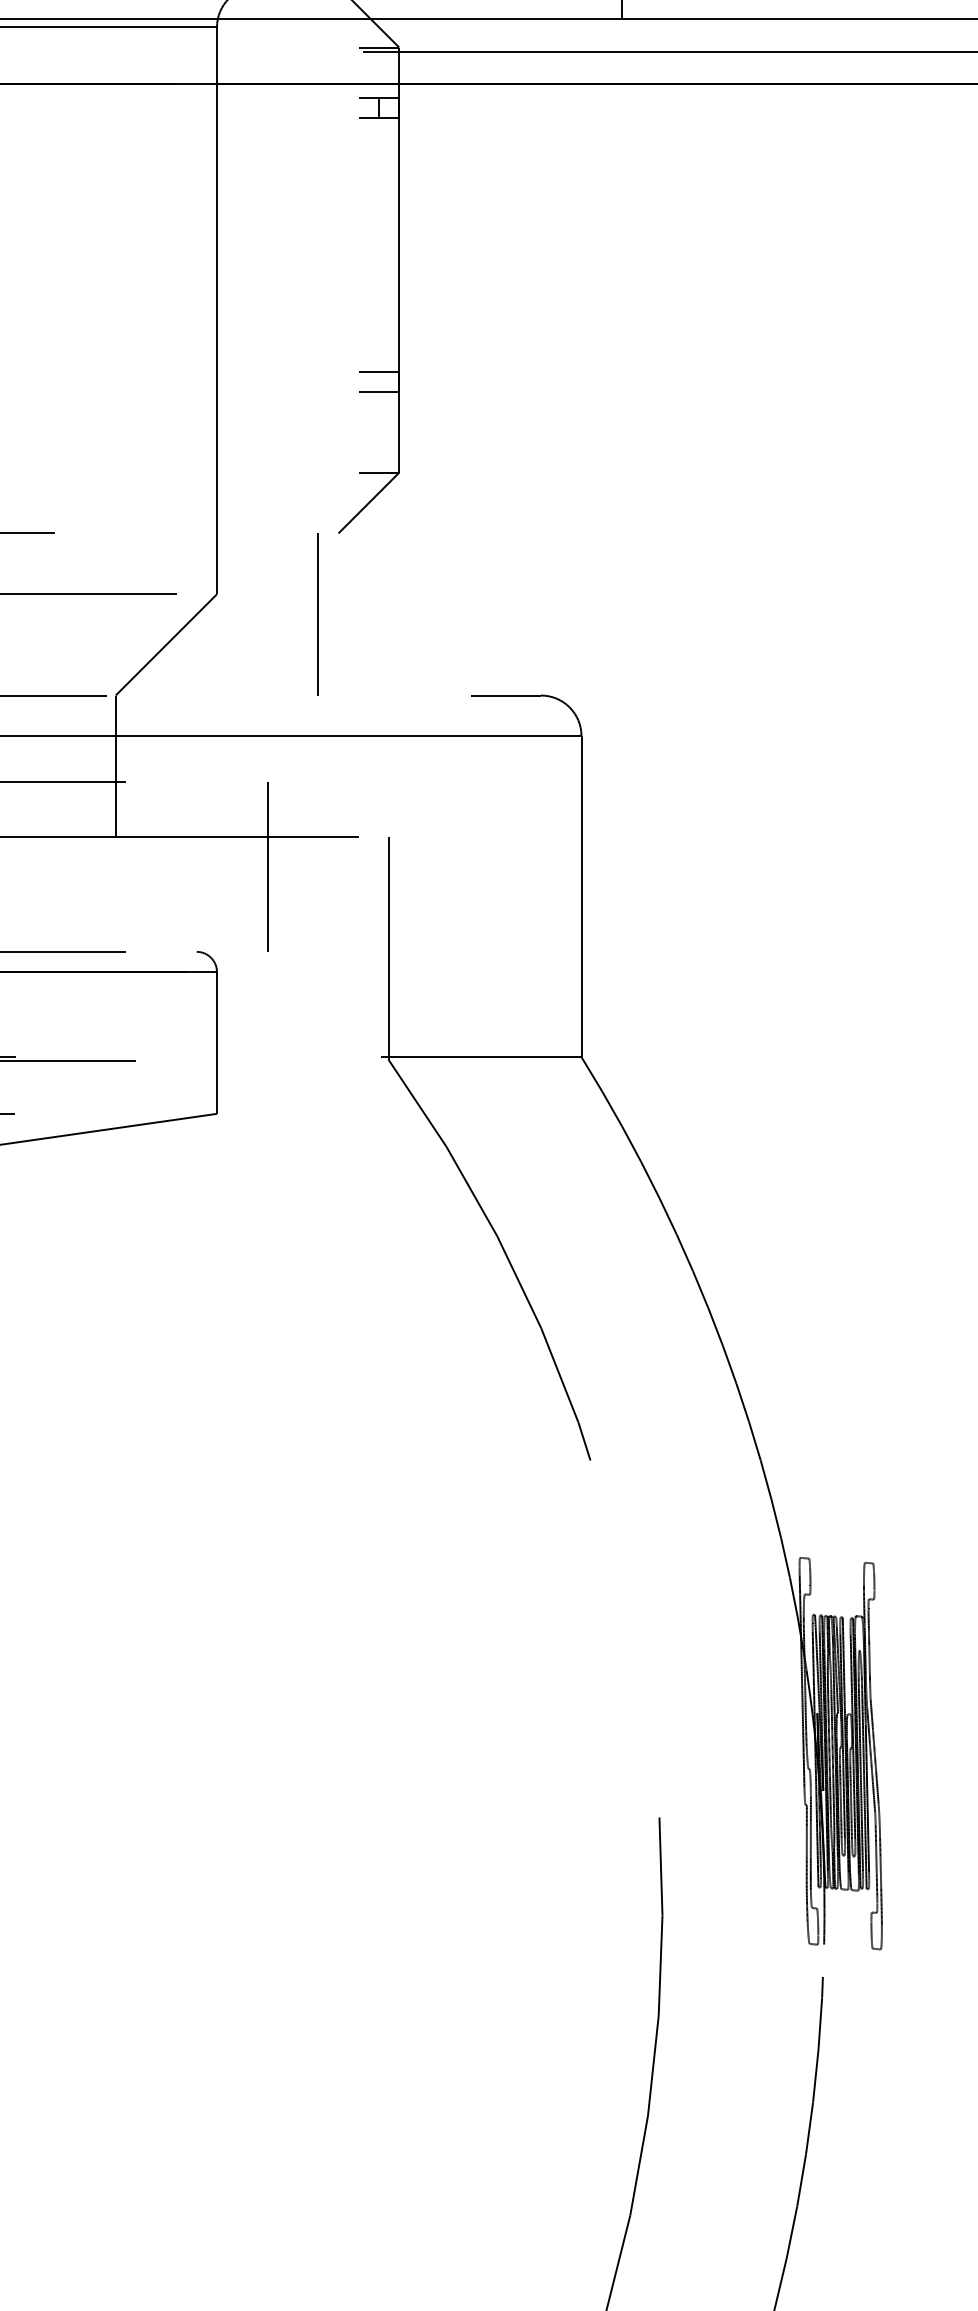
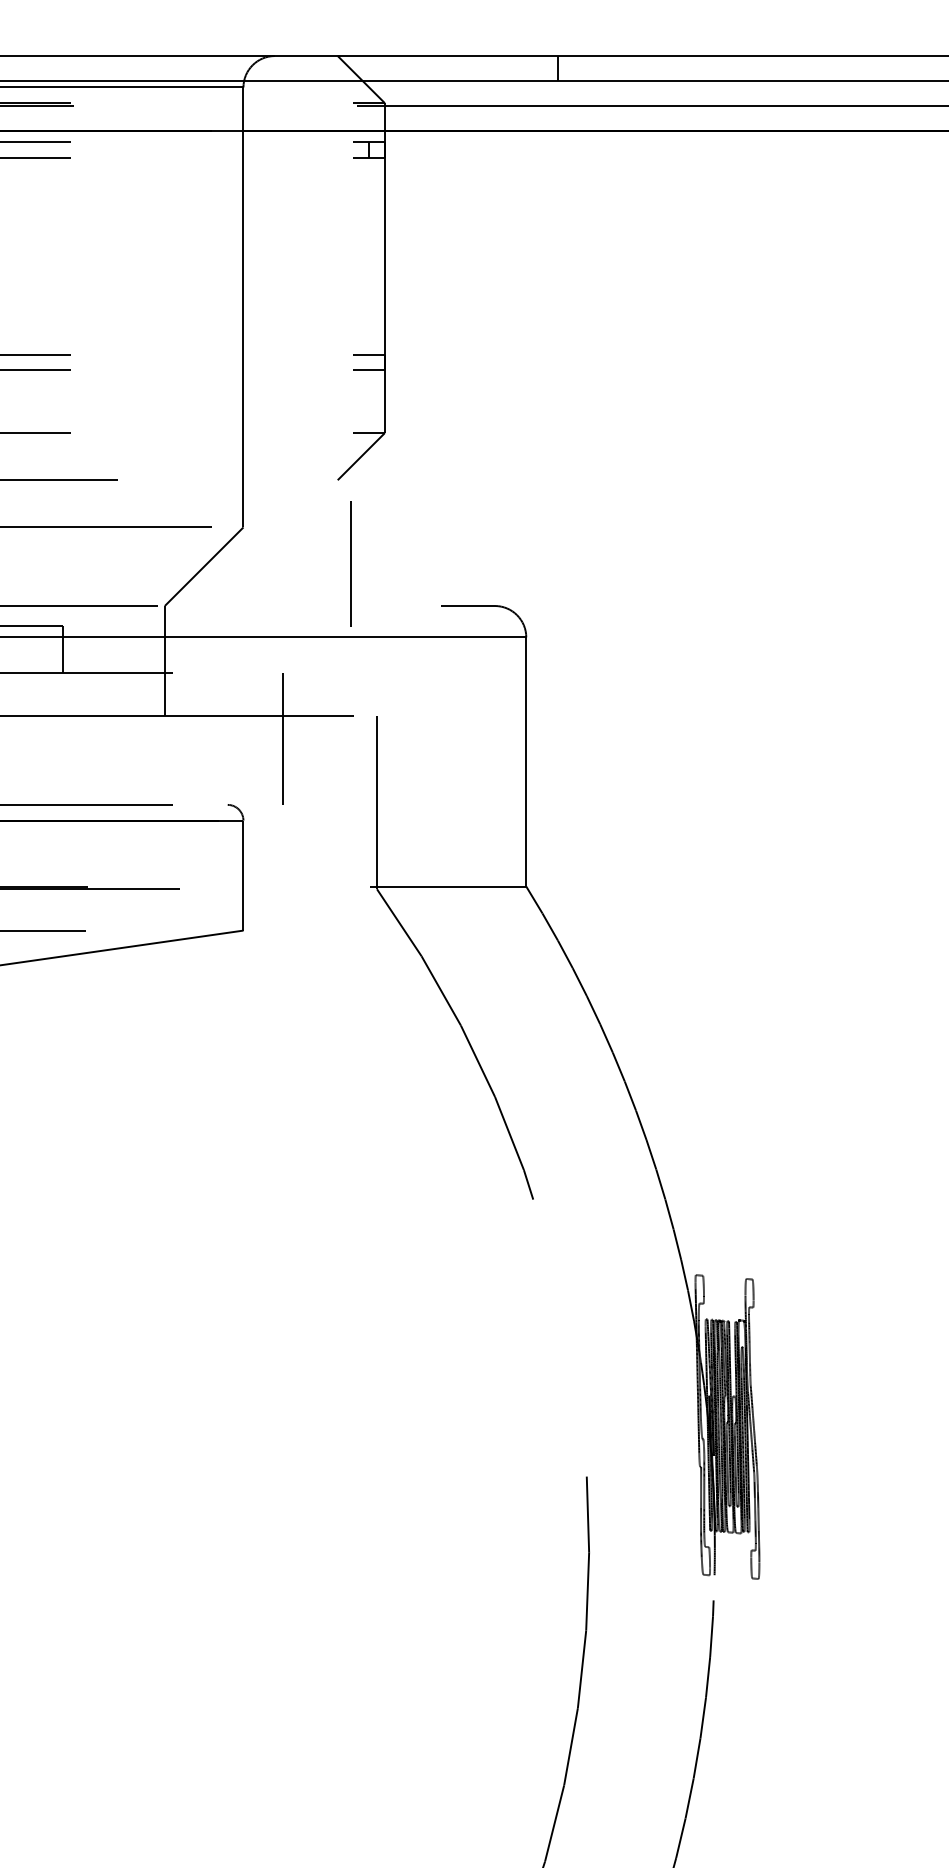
line: (317, 613) -> (350, 563), moved

